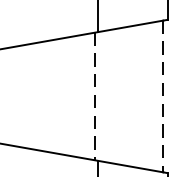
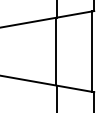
line: (96, 96) -> (56, 51), dashed -> solid
line: (162, 98) -> (91, 52), dashed -> solid

